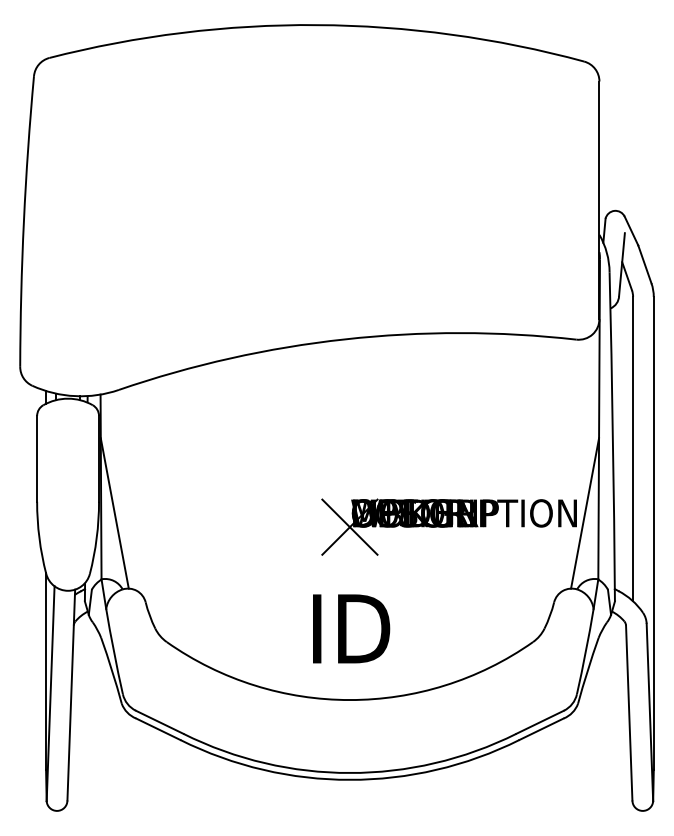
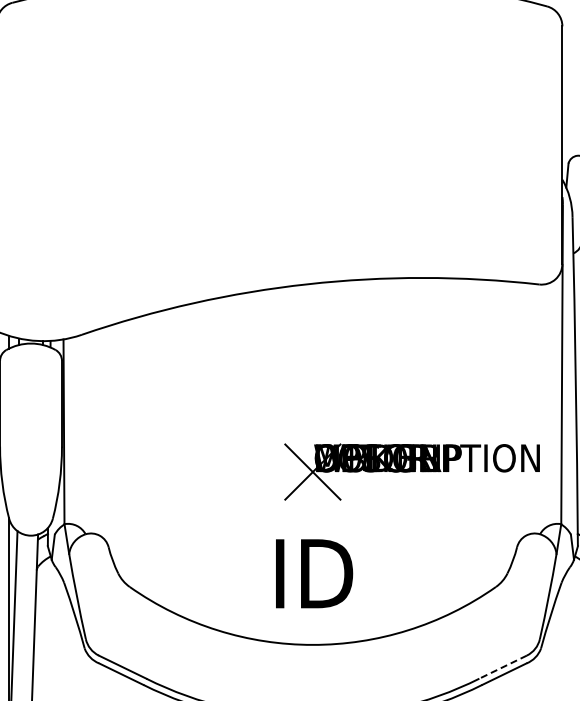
line: (114, 513) -> (77, 458), removed
line: (585, 513) -> (548, 458), removed
line: (539, 722) -> (502, 667), solid -> dashed

